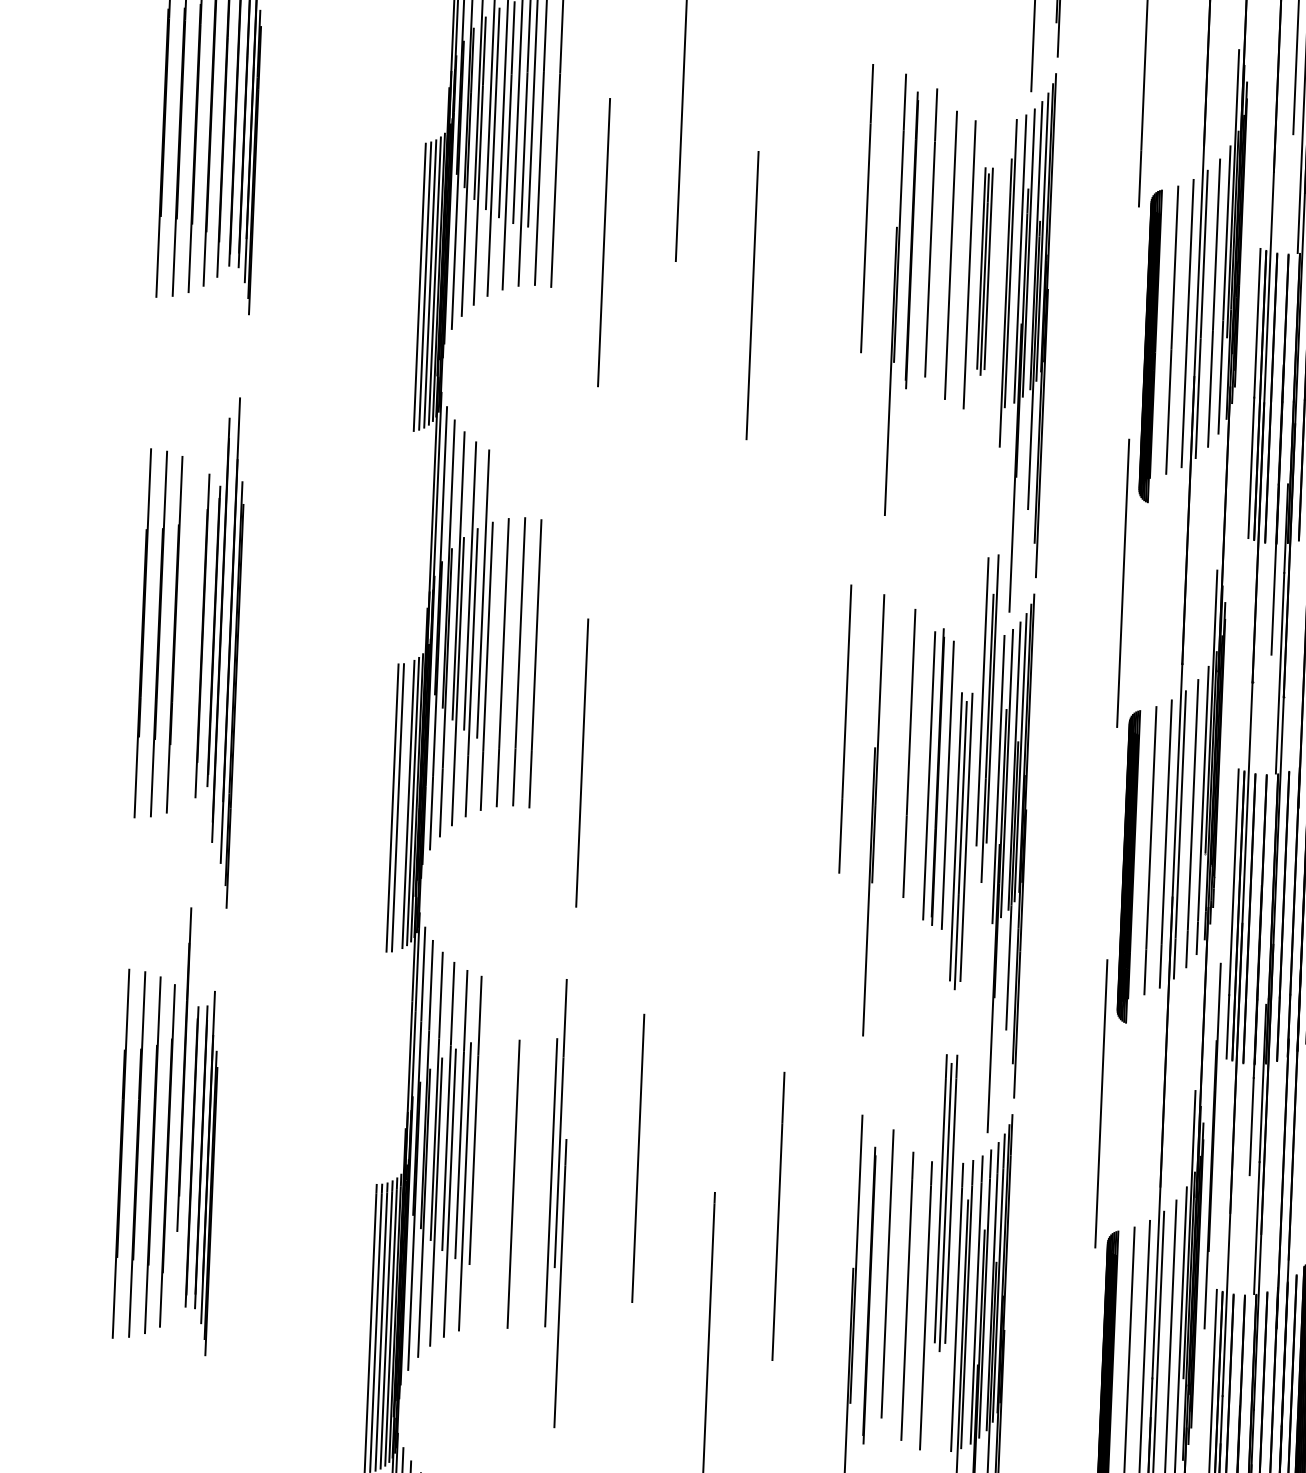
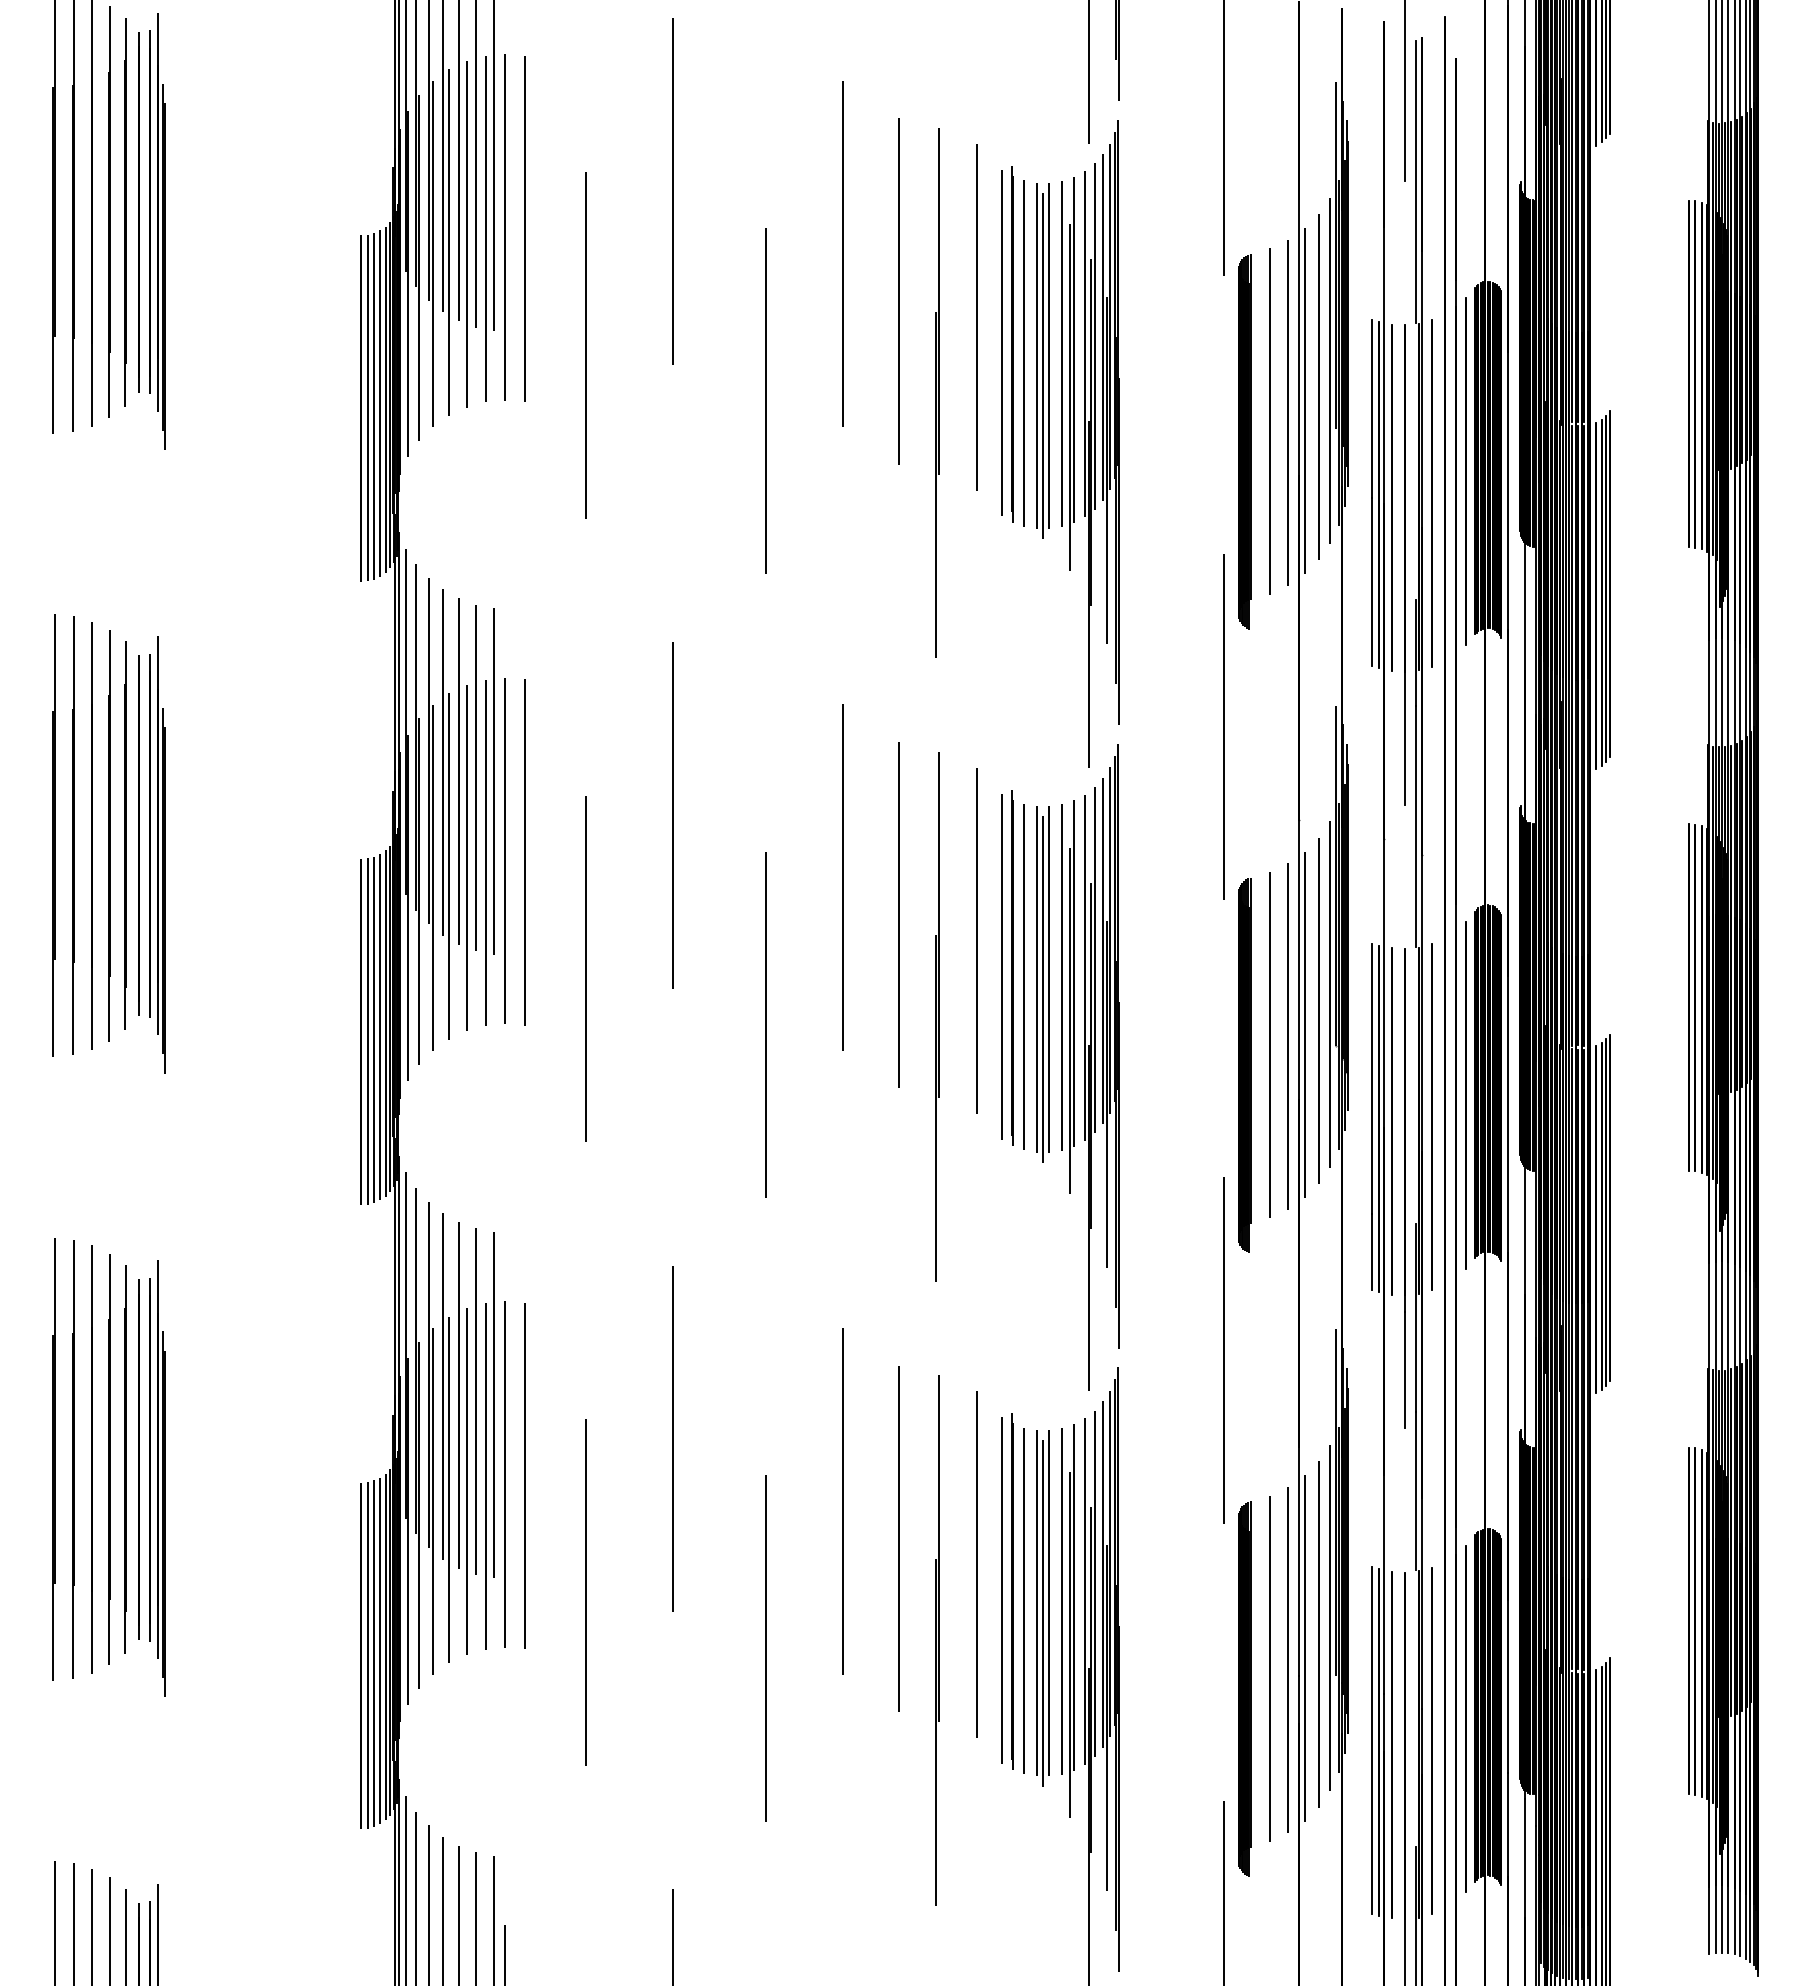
line: (821, 174) -> (842, 253), added
line: (912, 240) -> (1012, 344), moved
line: (1000, 266) -> (1061, 353), added
part: (984, 271) -> (1042, 360), size x1.43
line: (414, 287) -> (361, 408), added
line: (497, 599) -> (476, 777), added
line: (512, 603) -> (494, 781), added
line: (189, 635) -> (109, 835), added
line: (659, 638) -> (672, 815), added
part: (228, 652) -> (157, 854), size x0.71
line: (800, 695) -> (843, 877), added
part: (986, 717) -> (1067, 996), moved
line: (403, 806) -> (374, 1029), added
line: (730, 815) -> (766, 1024), added
part: (960, 841) -> (1042, 984), moved
line: (184, 1069) -> (125, 1459), moved
line: (1212, 1146) -> (1359, 1395), removed
part: (555, 1152) -> (489, 1440), moved
line: (497, 1182) -> (505, 1474), added
part: (945, 1203) -> (1042, 1608), moved
line: (823, 1249) -> (898, 1538), added
line: (869, 1295) -> (1012, 1591), moved

